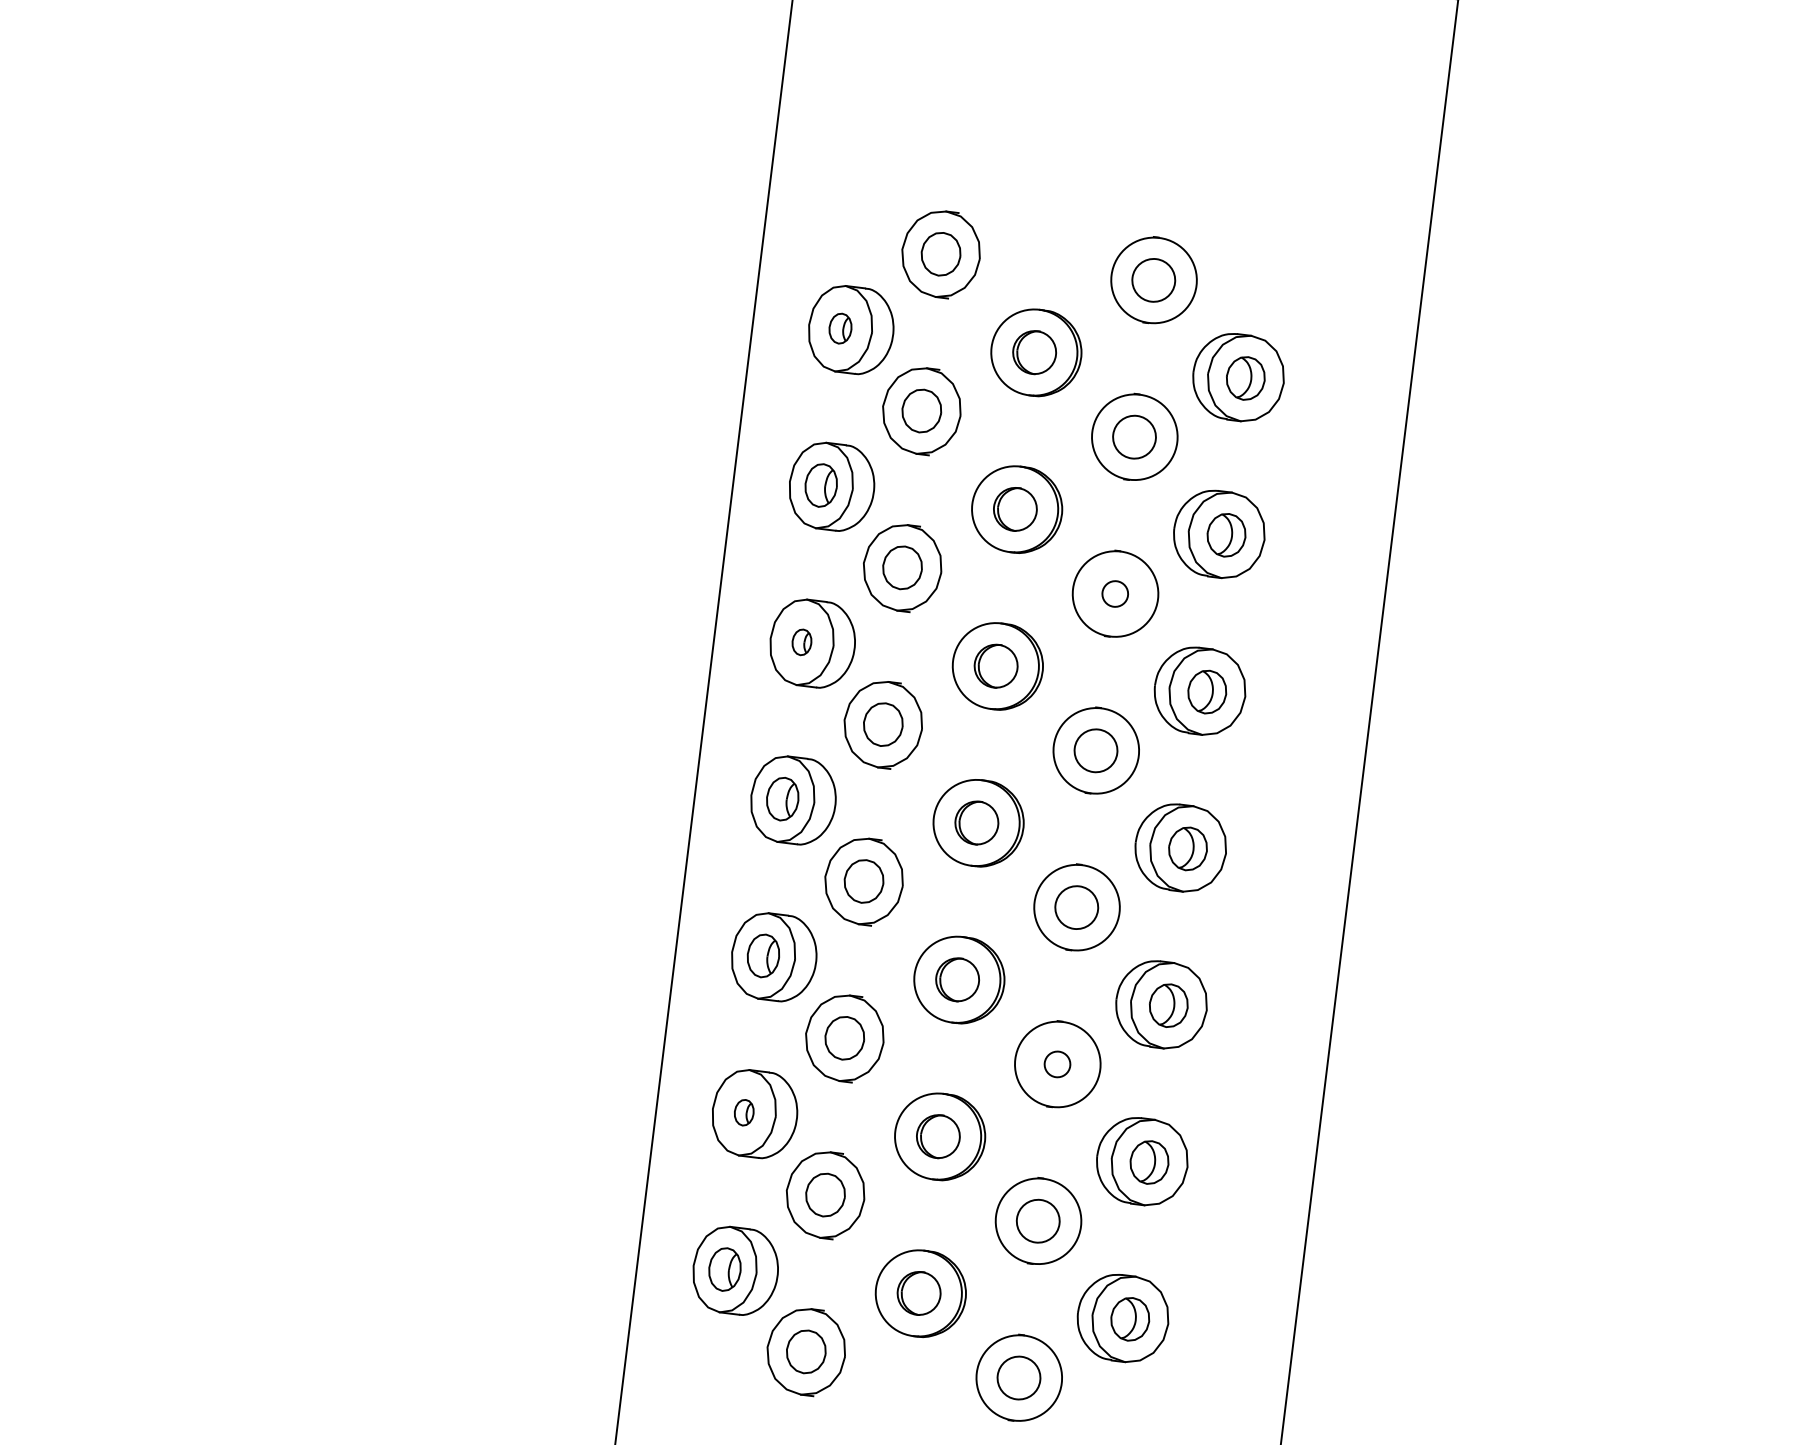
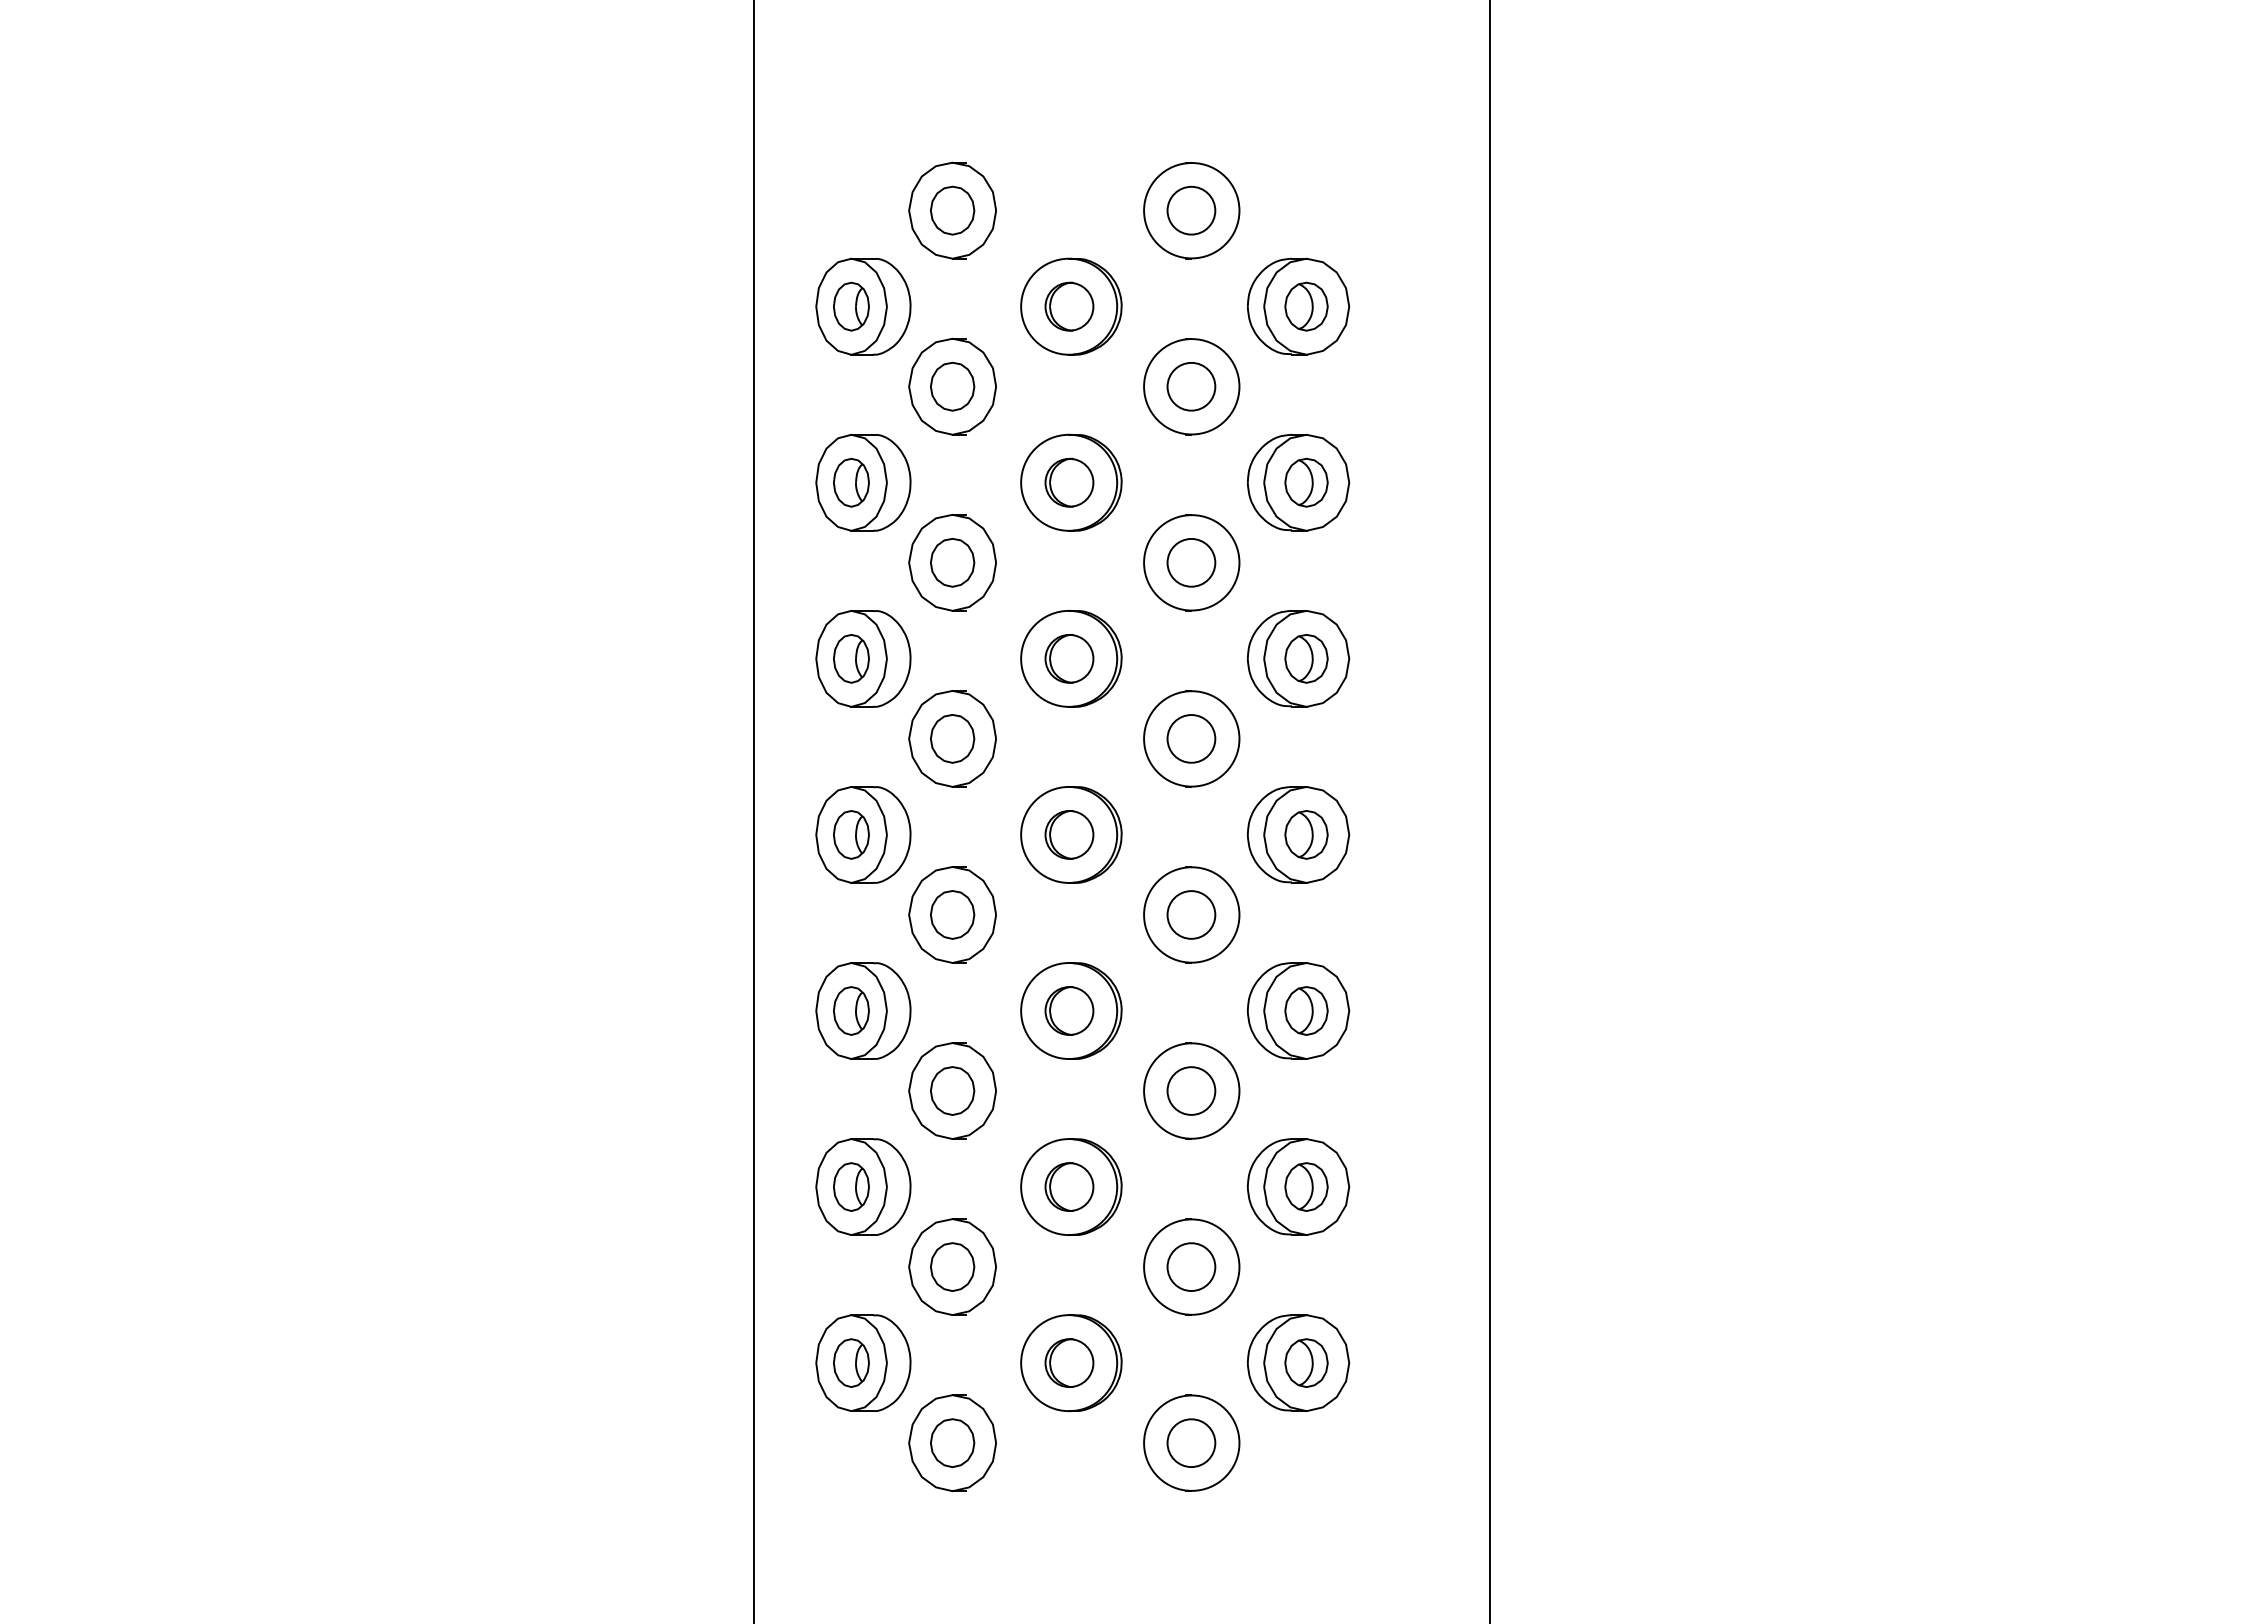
part: (840, 328) -> (851, 306), size x1.43
circle: (1115, 593) -> (1191, 562), size x1.67
part: (802, 642) -> (851, 658), size x1.67
circle: (1057, 1063) -> (1191, 1090), size x1.67
part: (744, 1112) -> (851, 1186), size x1.67

